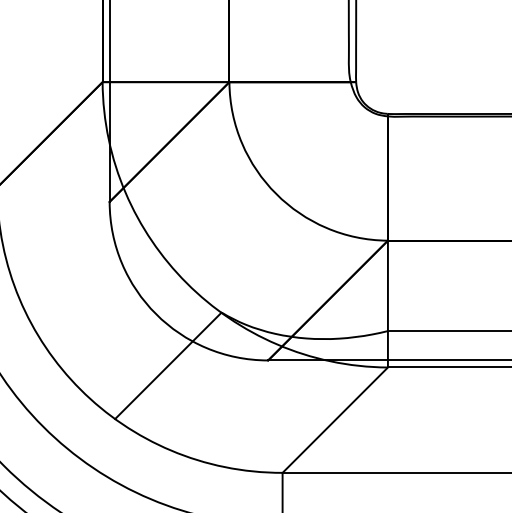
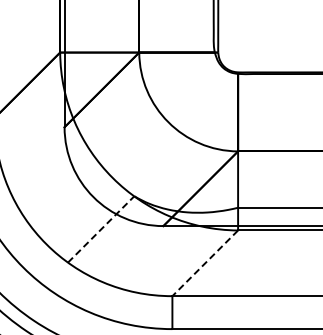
line: (168, 365) -> (101, 229), solid -> dashed
line: (334, 420) -> (204, 263), solid -> dashed

